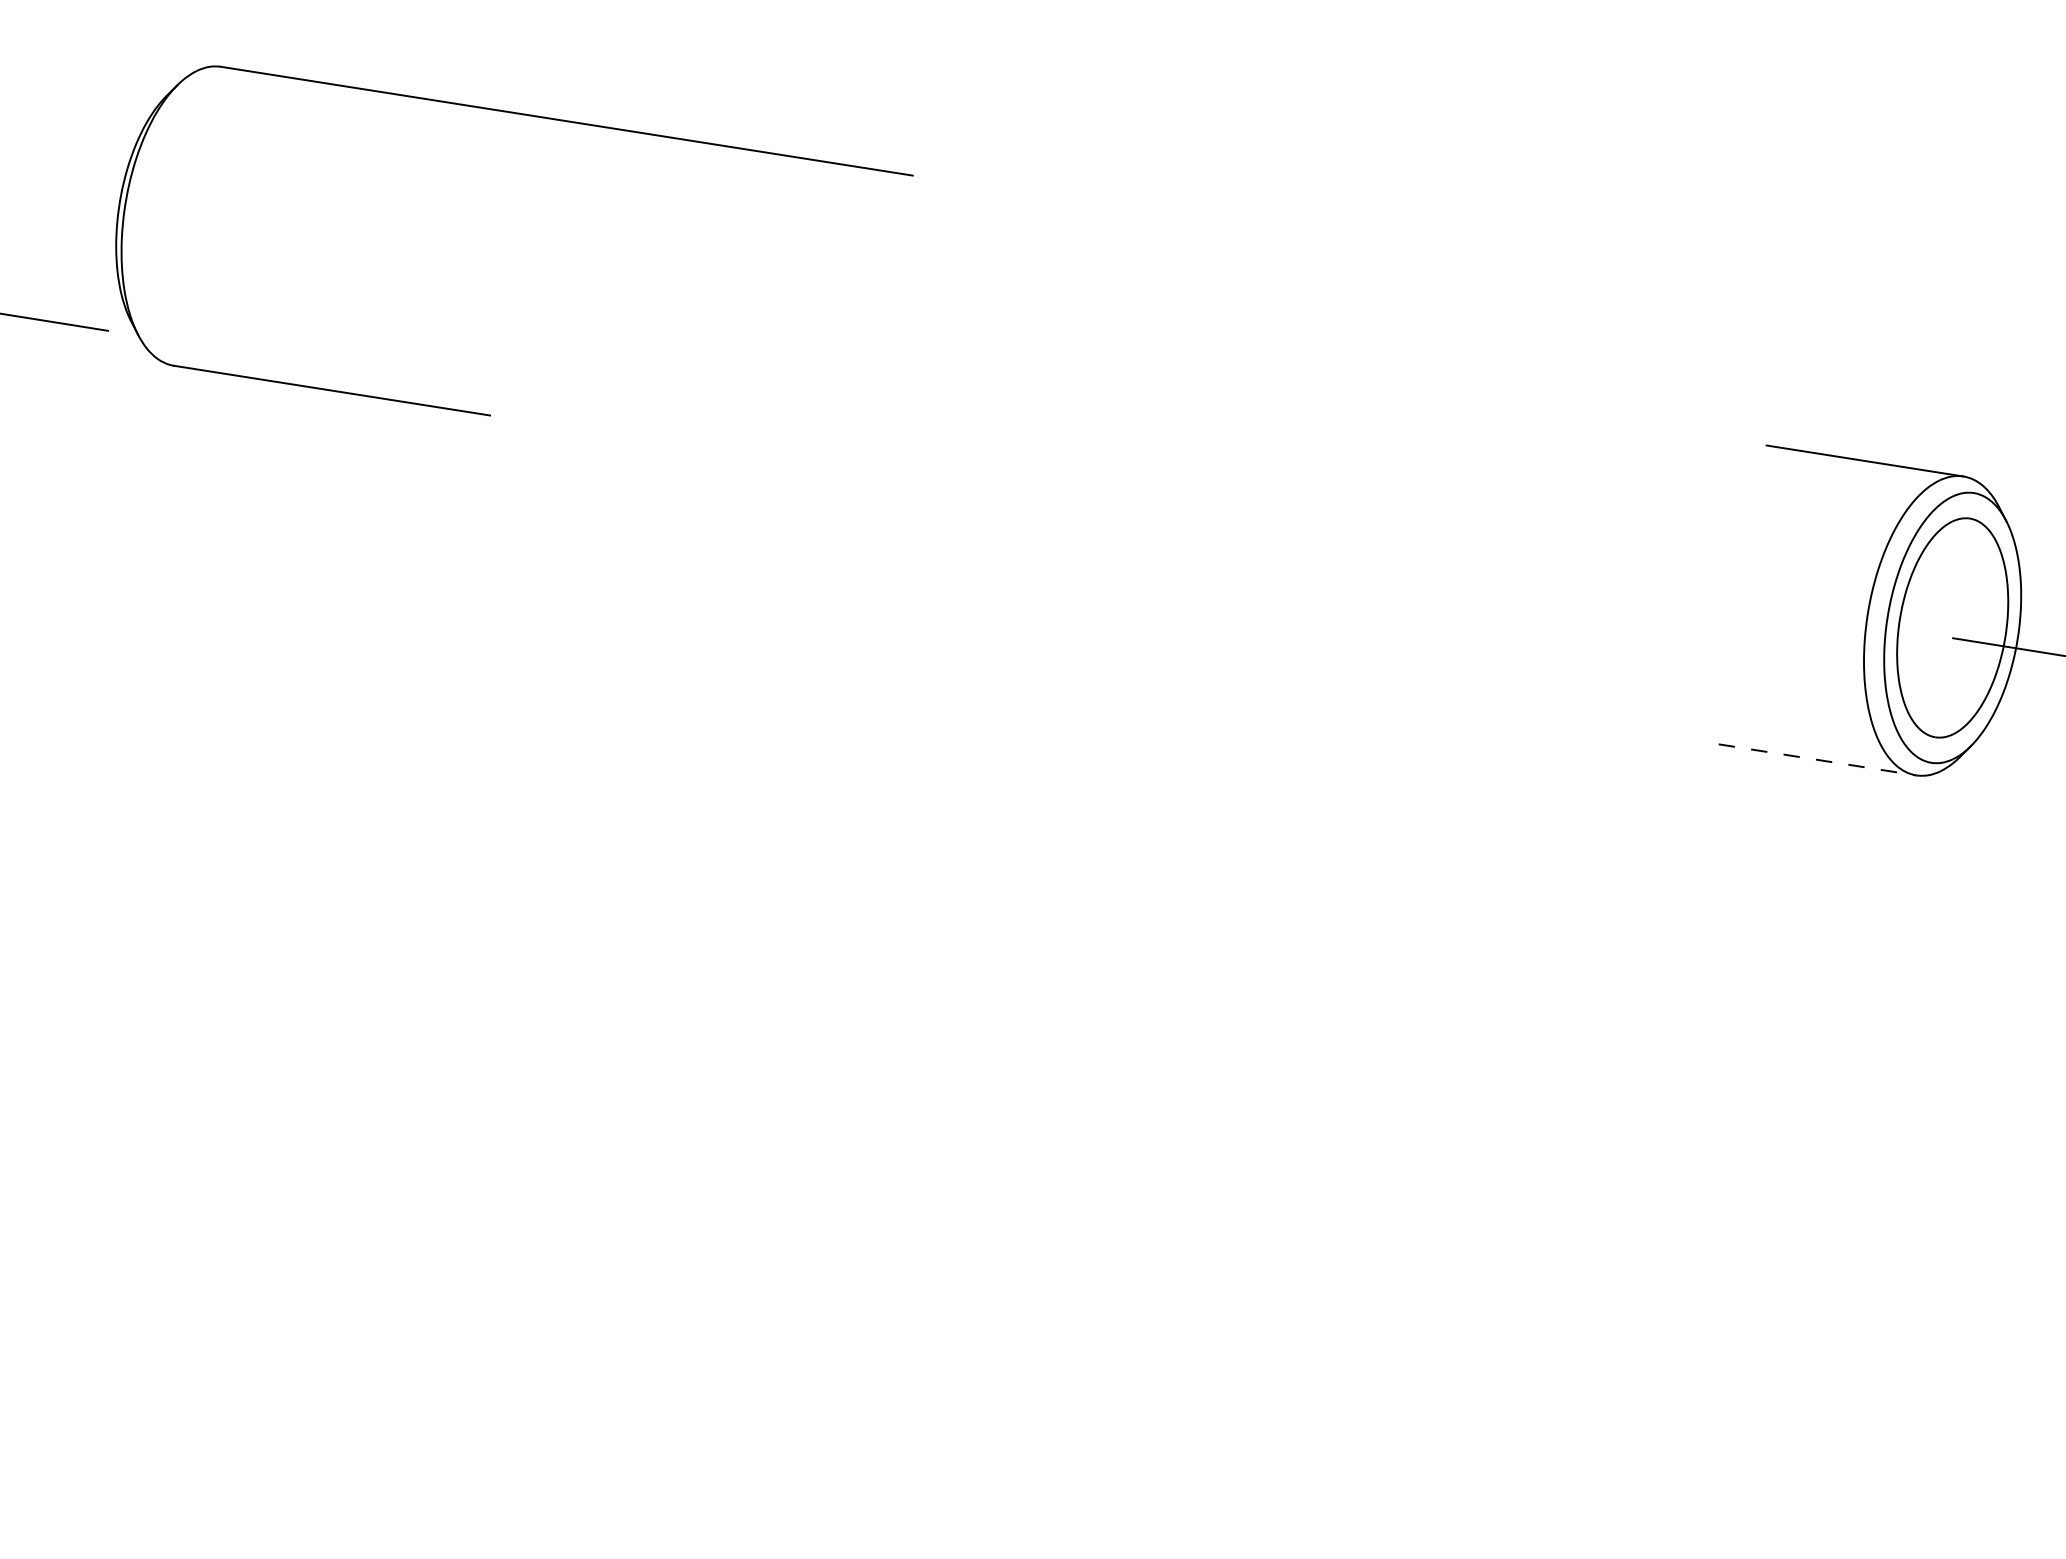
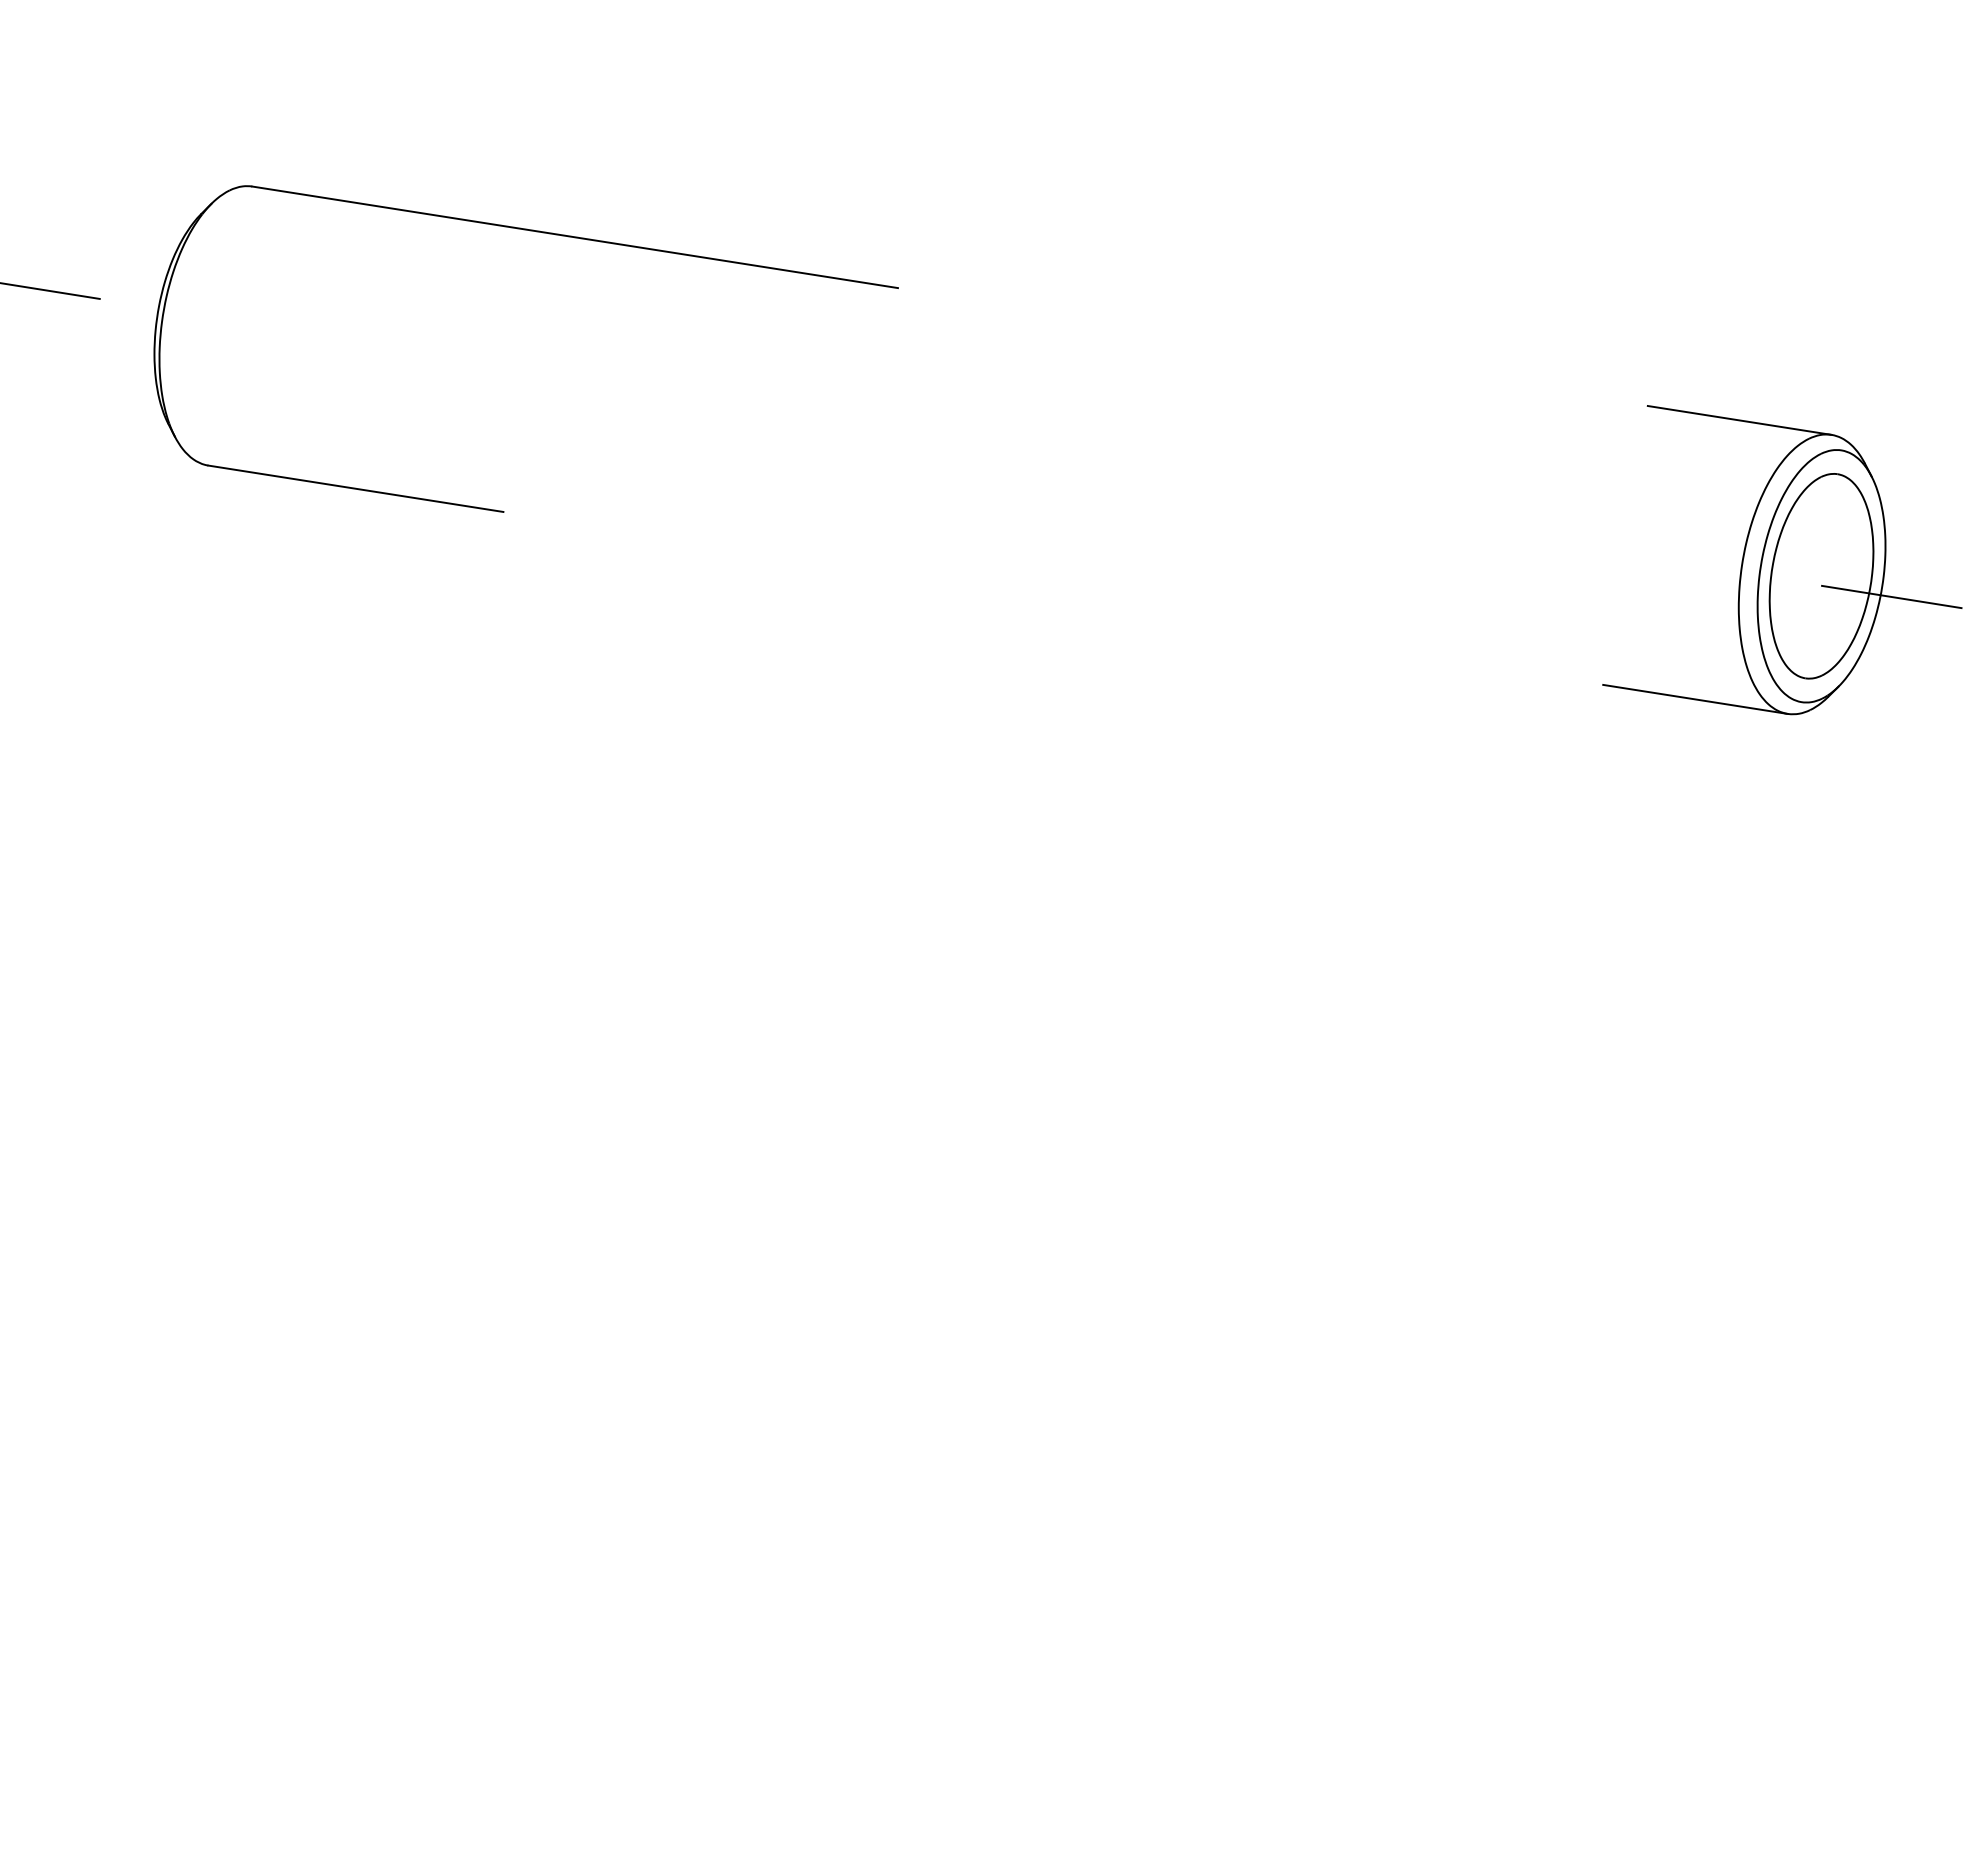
part: (531, 117) -> (542, 233), moved
line: (1817, 759) -> (1695, 699), dashed -> solid

